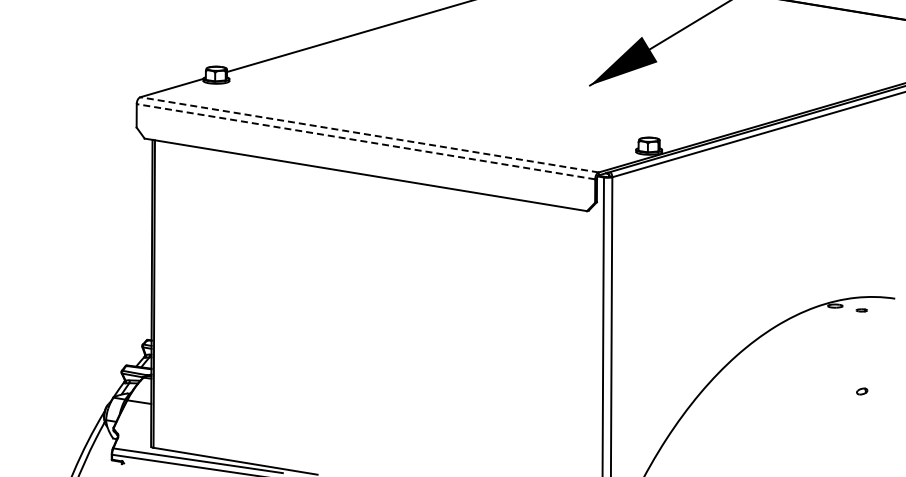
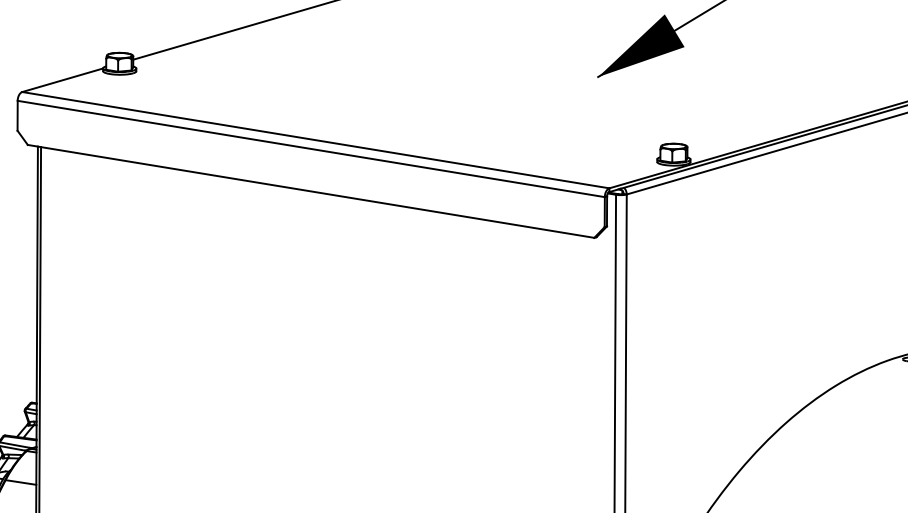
line: (369, 134) -> (315, 139), dashed -> solid
line: (365, 141) -> (310, 148), dashed -> solid

